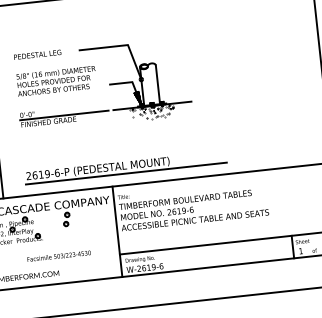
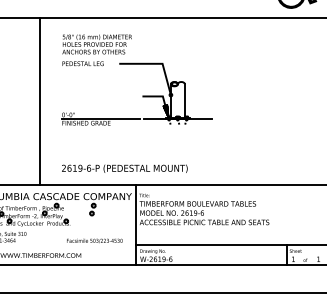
text: (55, 81) -> (96, 44), moved
hatch: (152, 112) -> (177, 124), removed
line: (125, 173) -> (148, 175), removed
text: (58, 255) -> (94, 240), moved

